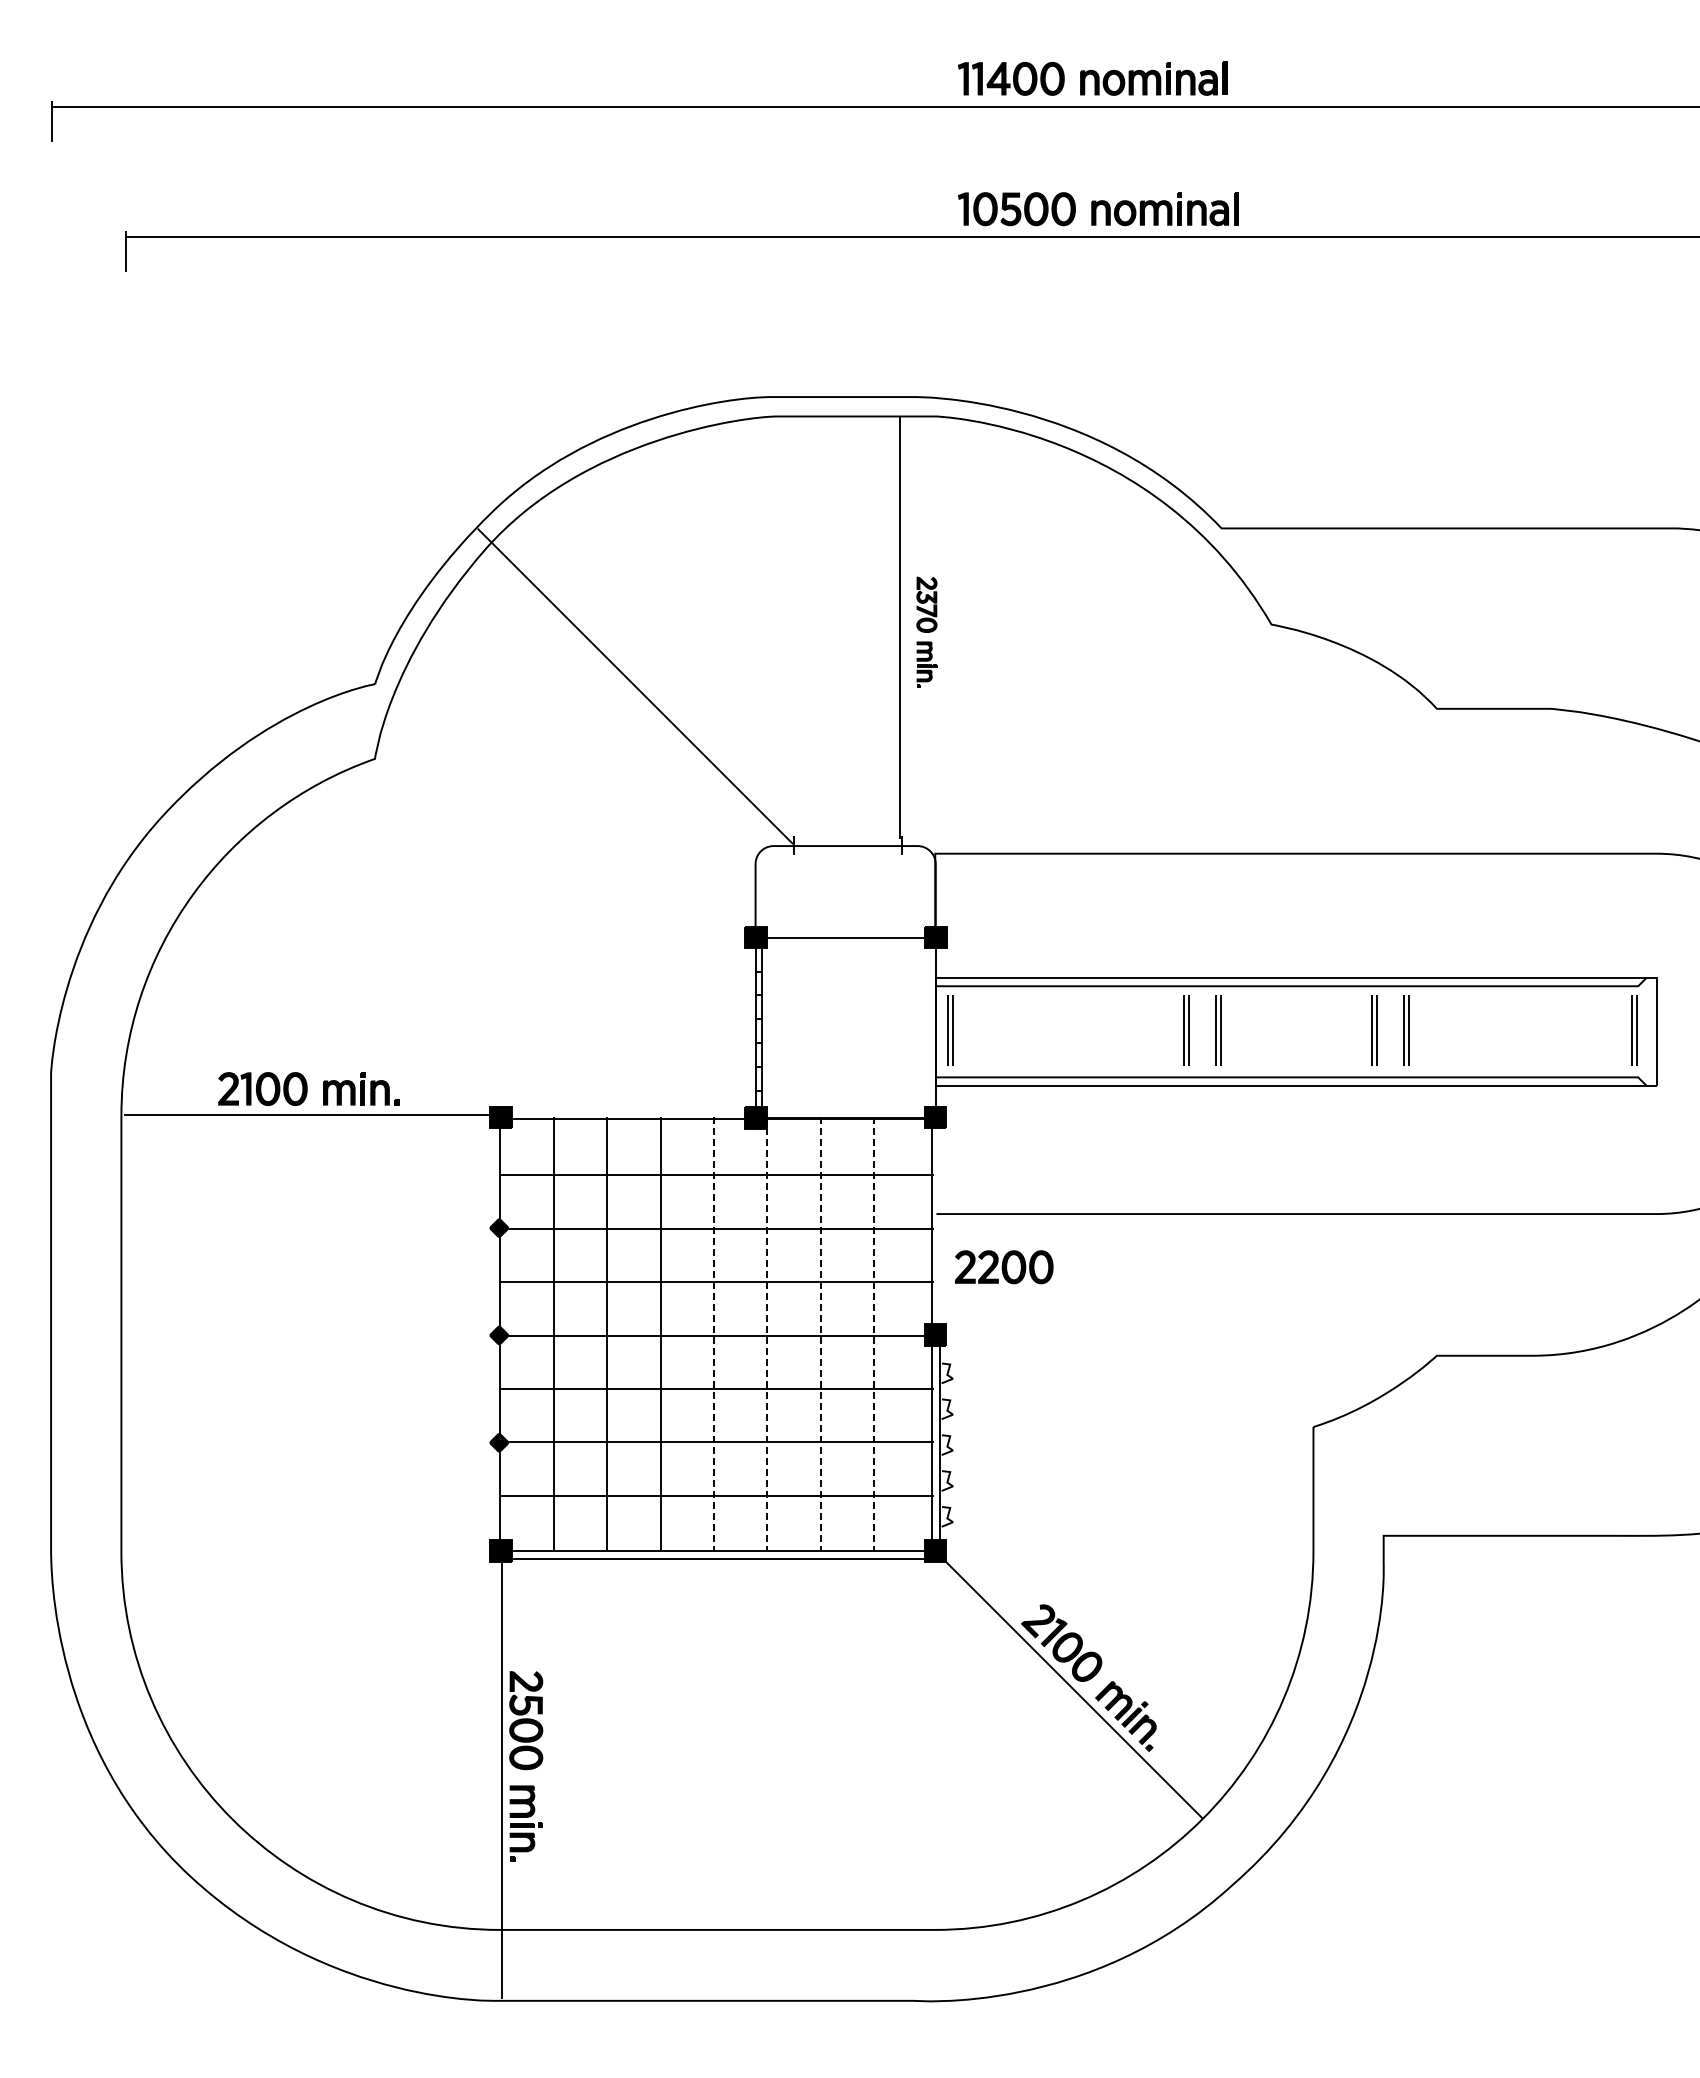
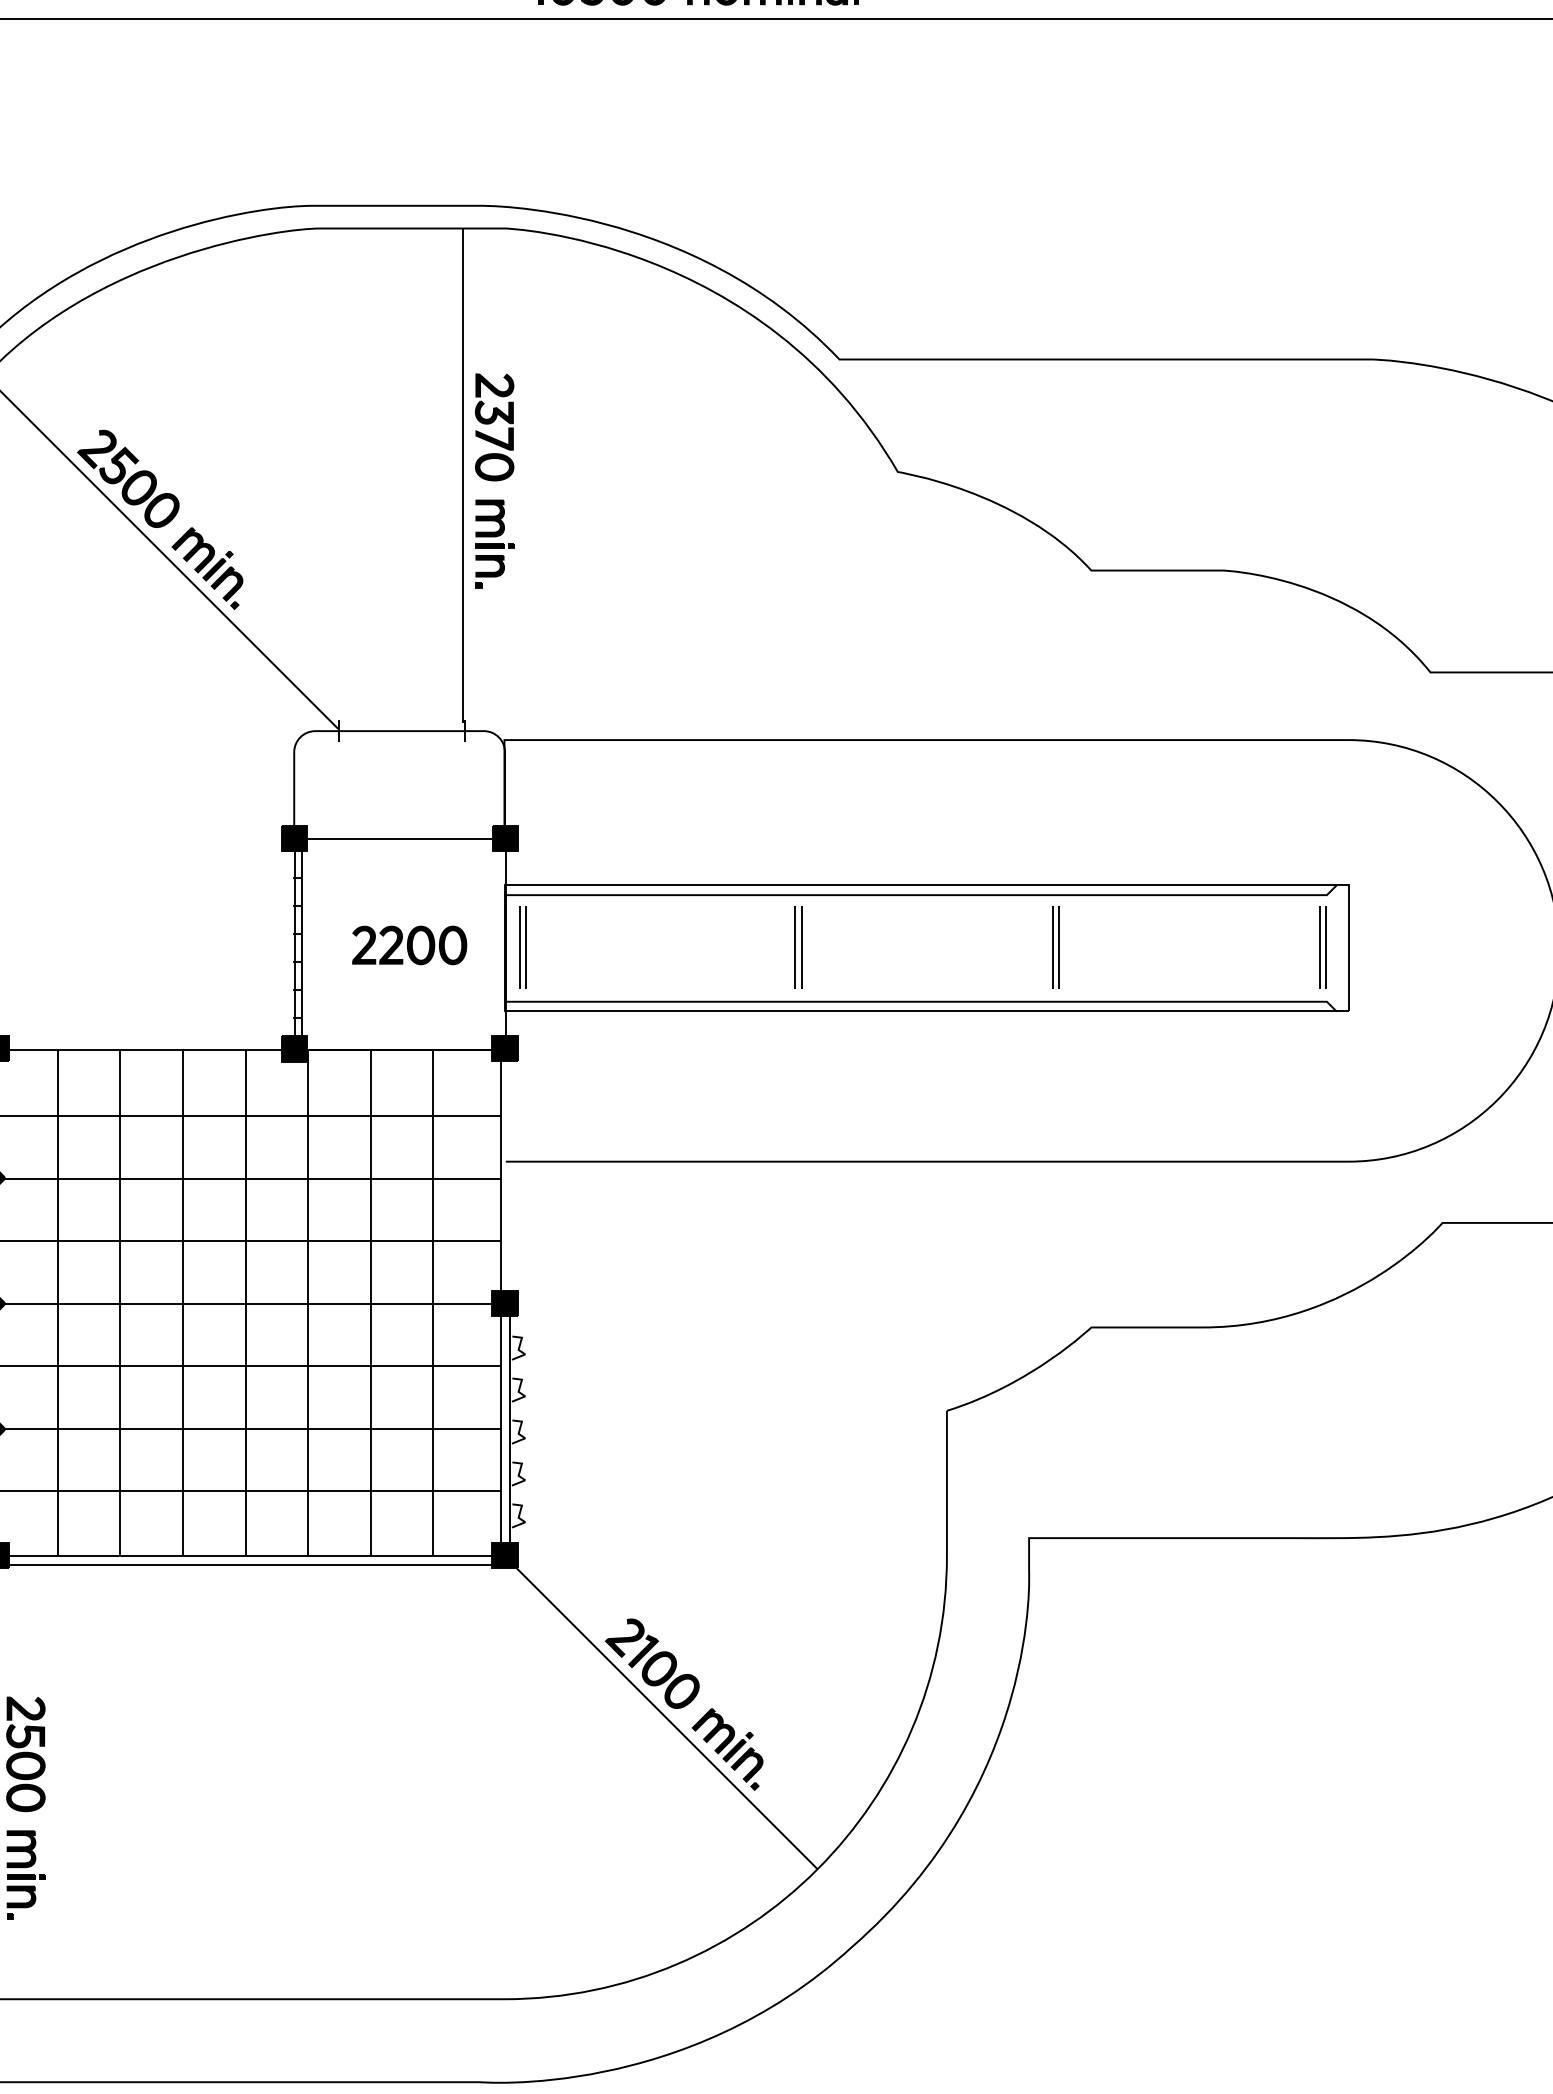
part: (926, 632) -> (494, 481), size x1.67
part: (640, 665) -> (159, 519), added
part: (1218, 1030) -> (835, 946), removed
part: (1374, 1030) -> (1018, 946), removed
part: (1004, 1267) -> (409, 945), moved
line: (713, 1334) -> (244, 1302), dashed -> solid
line: (767, 1334) -> (308, 1302), dashed -> solid
line: (820, 1334) -> (370, 1302), dashed -> solid
line: (874, 1334) -> (433, 1302), dashed -> solid

